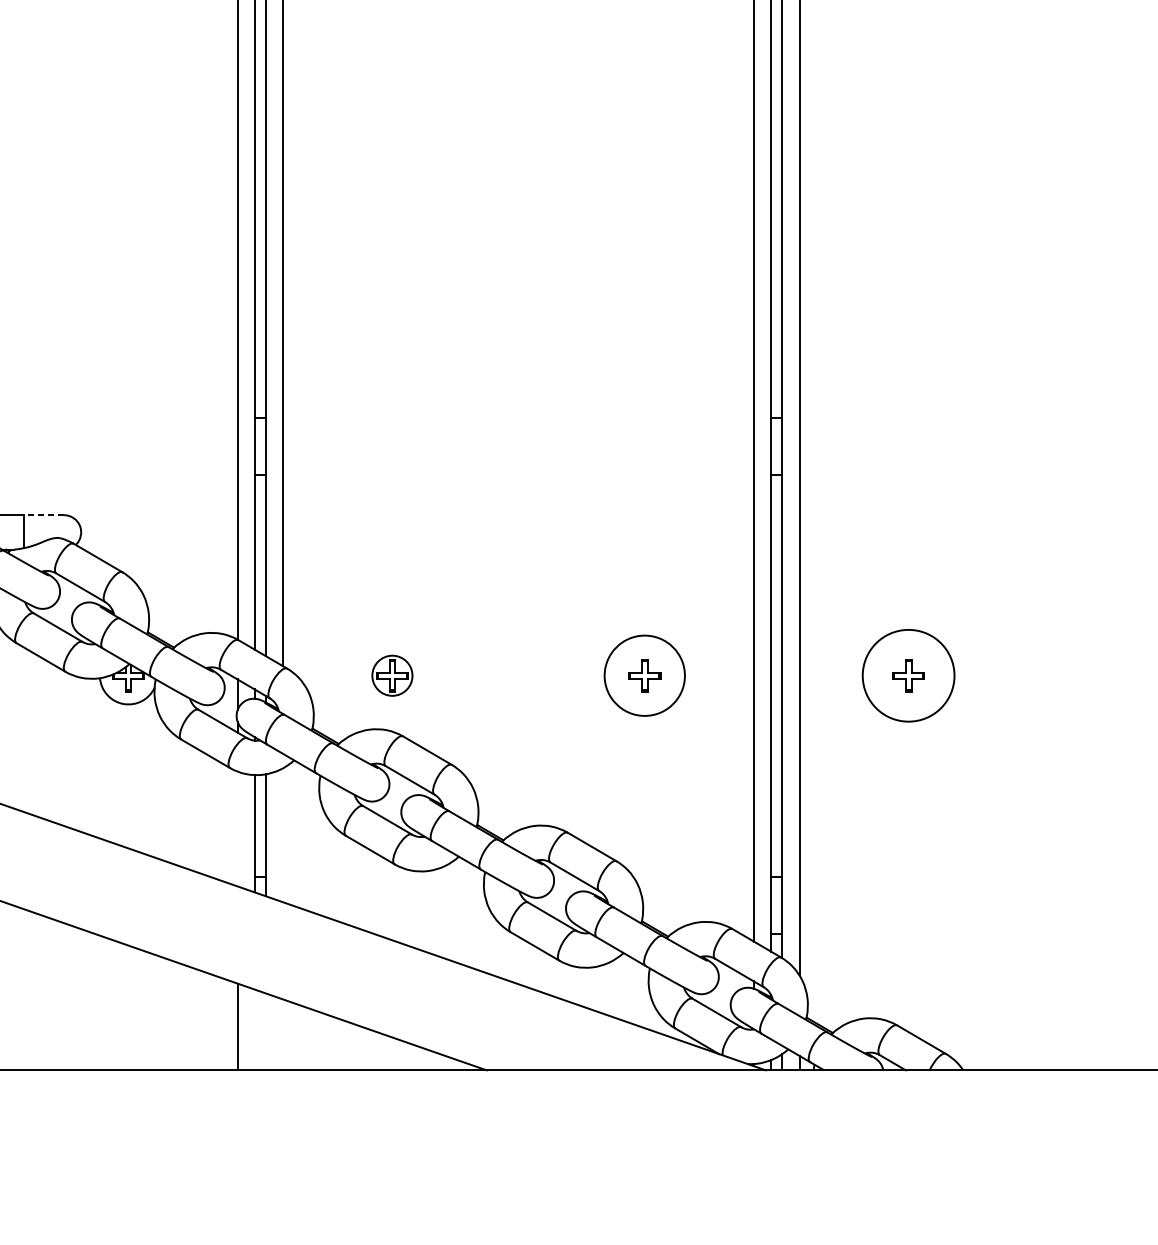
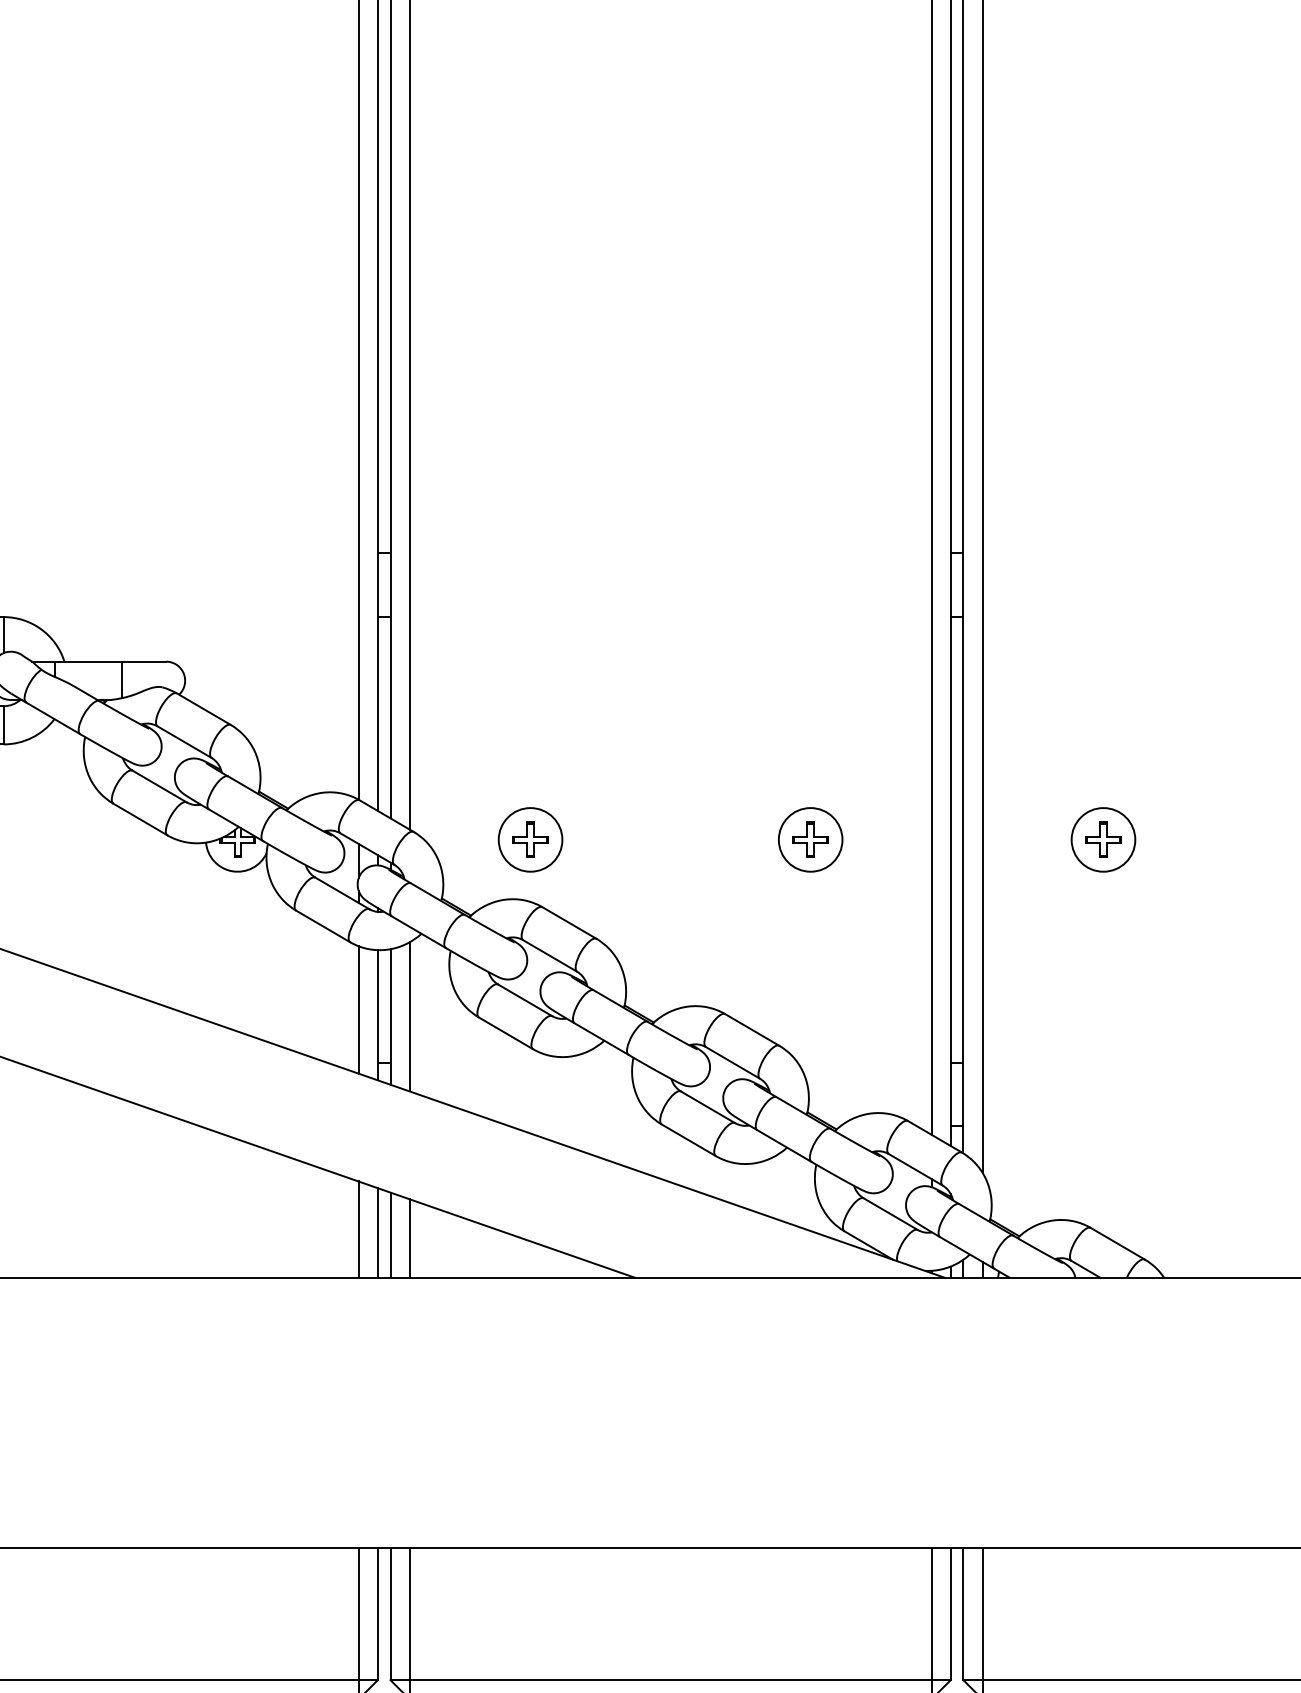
line: (43, 515) -> (143, 661), dashed -> solid
circle: (392, 675) -> (530, 839), size x1.43
circle: (644, 675) -> (810, 839), size x0.71
circle: (908, 675) -> (1103, 839), size x0.62
line: (237, 828) -> (358, 1009), added
line: (283, 834) -> (409, 1016), added
line: (254, 1029) -> (377, 1232), added
line: (266, 1031) -> (390, 1234), added
line: (283, 1034) -> (409, 1238), added

